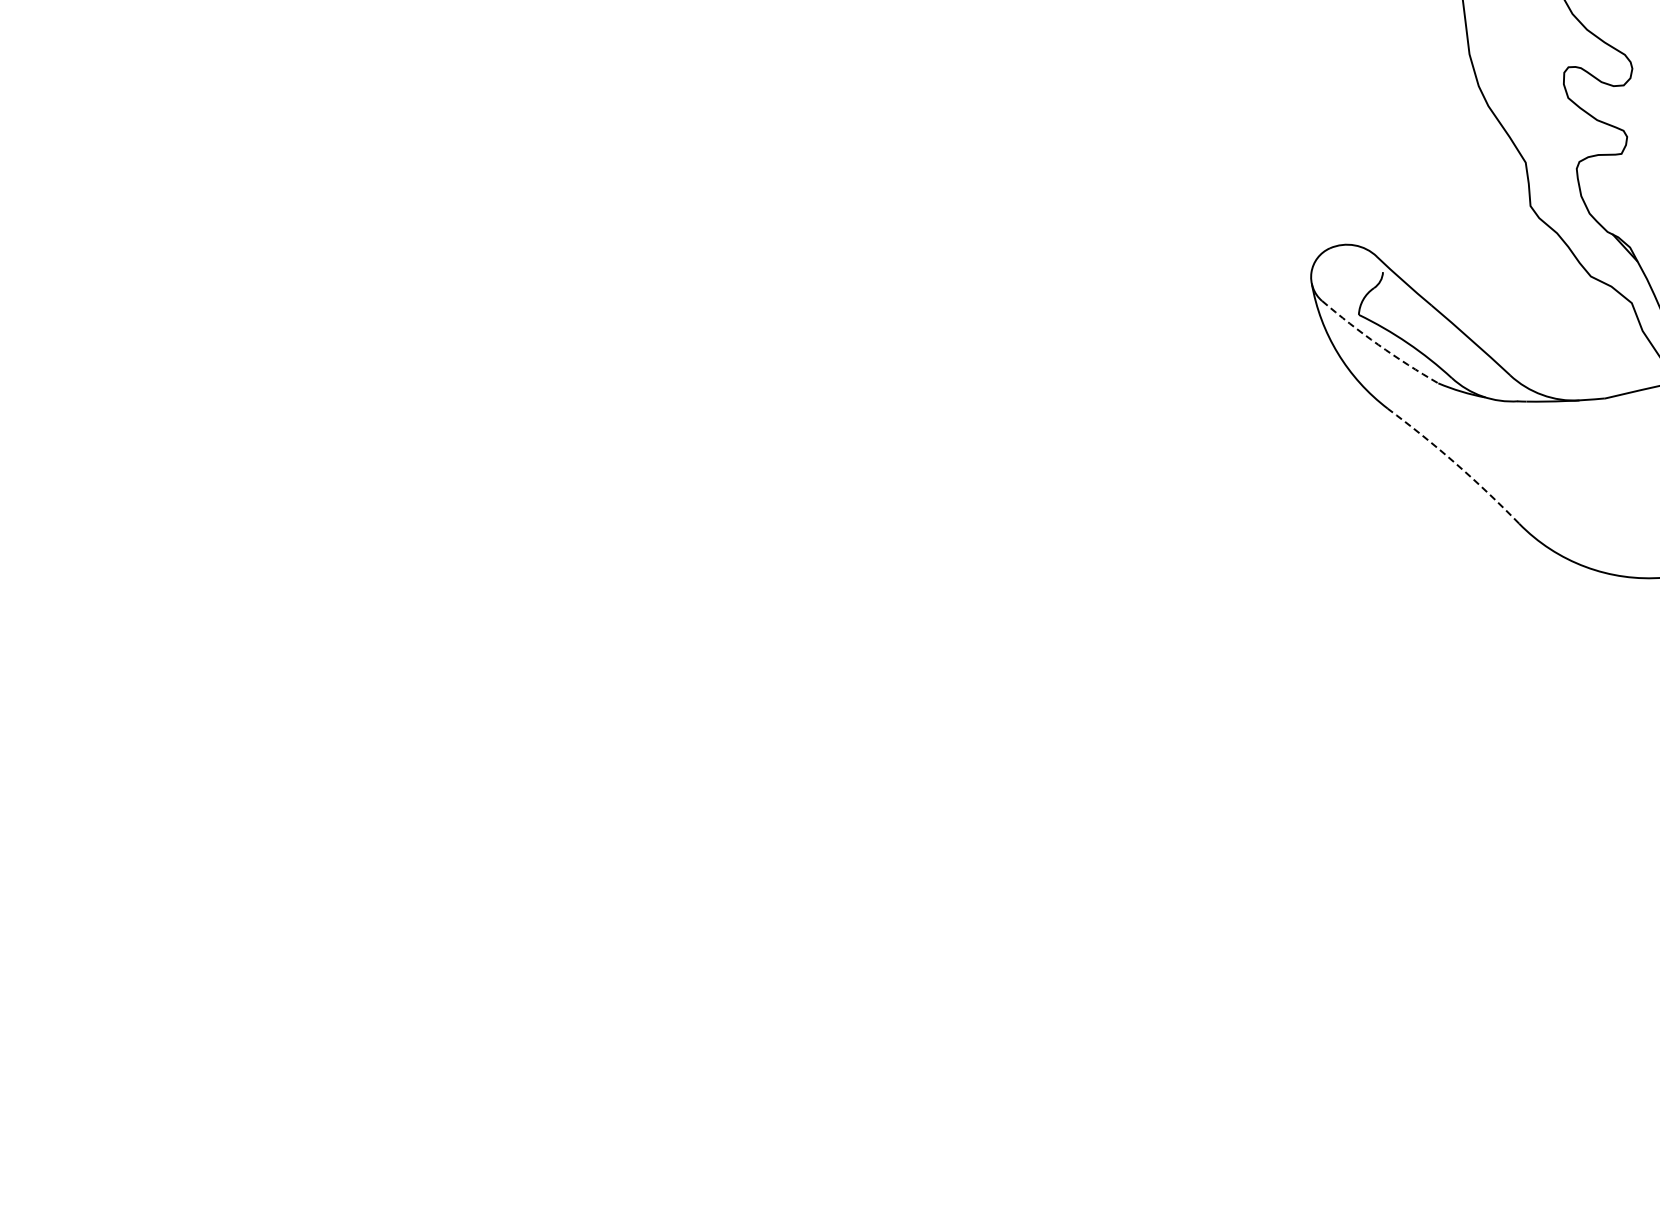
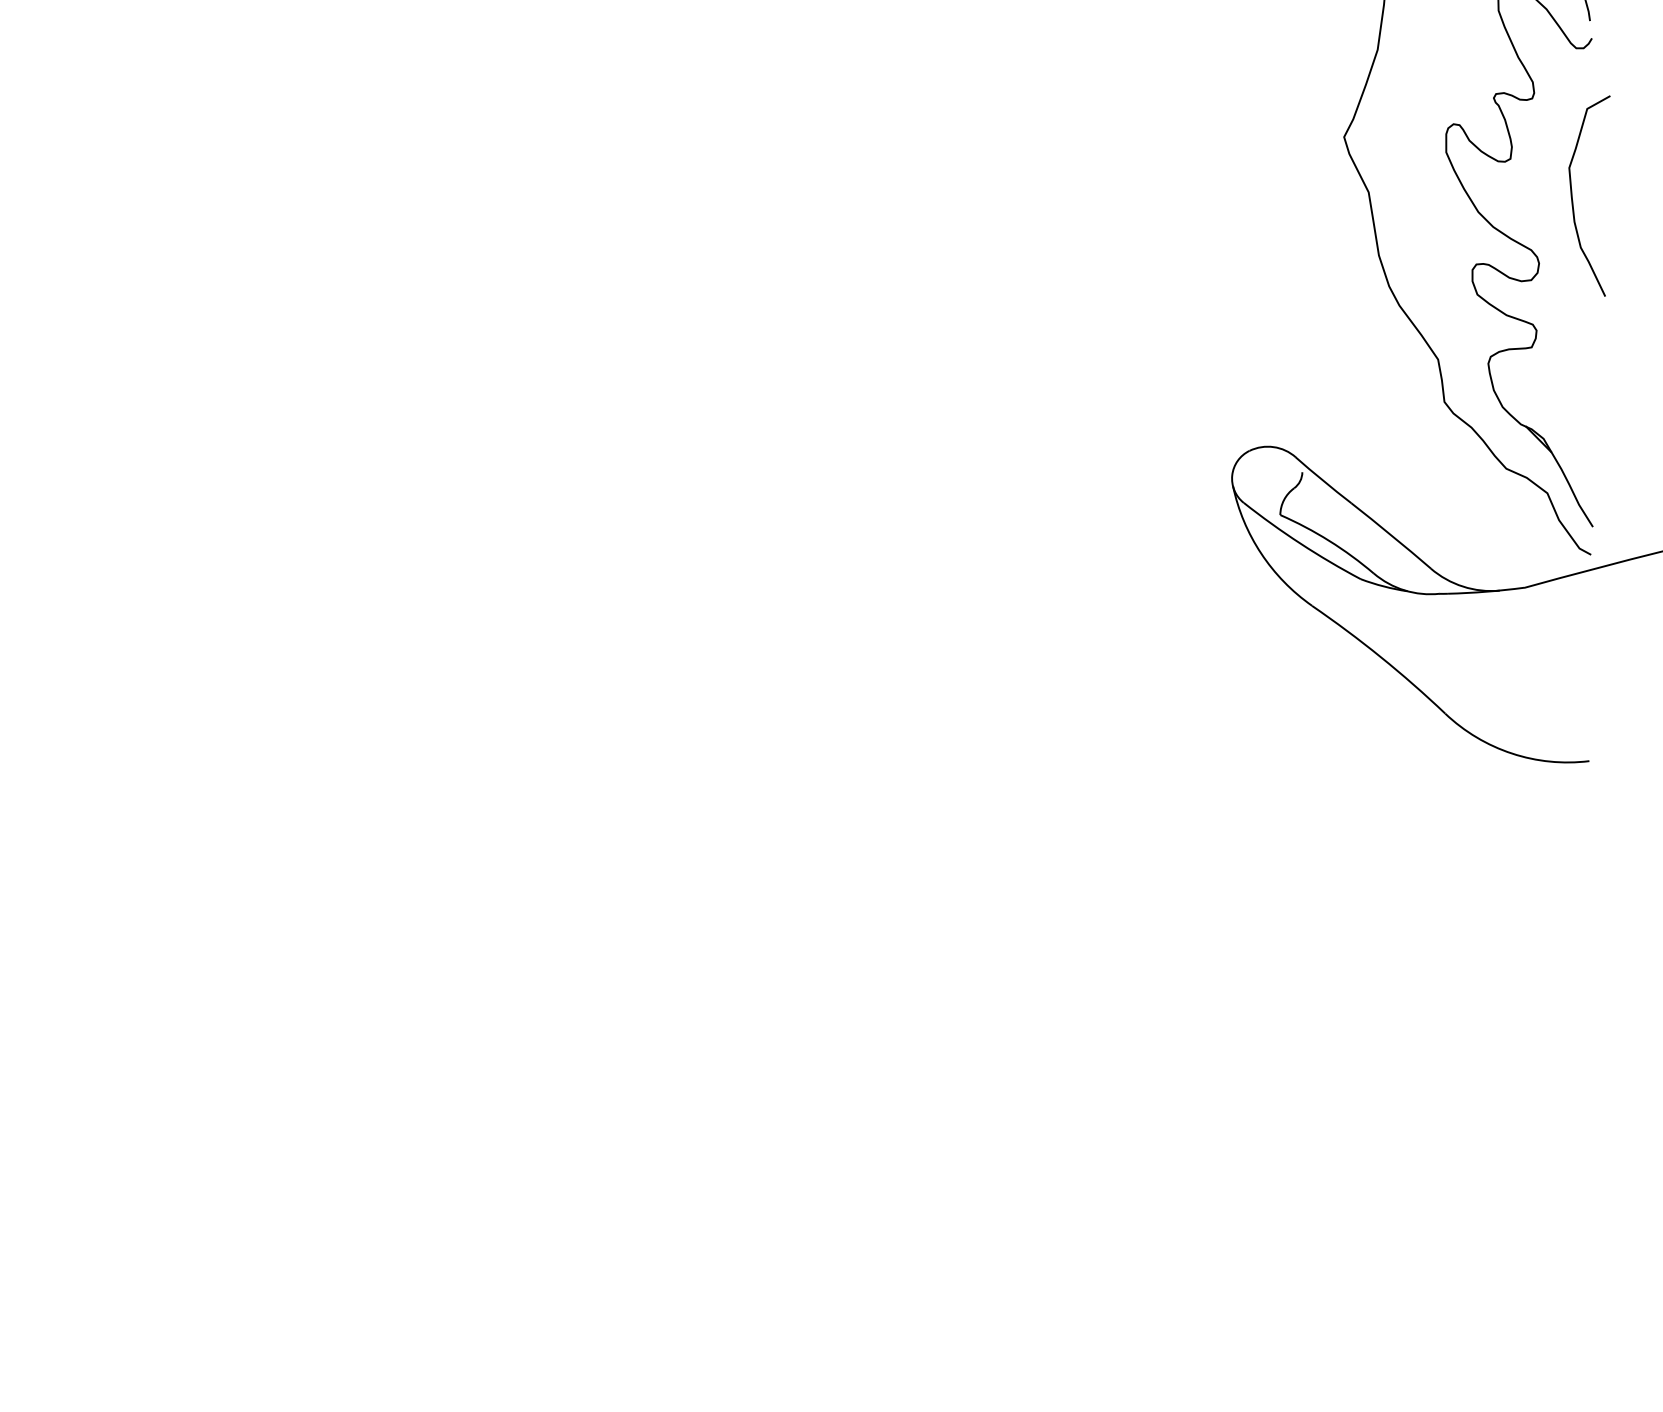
arc: (1378, 344) -> (1300, 543), dashed -> solid
arc: (1455, 463) -> (1380, 657), dashed -> solid

